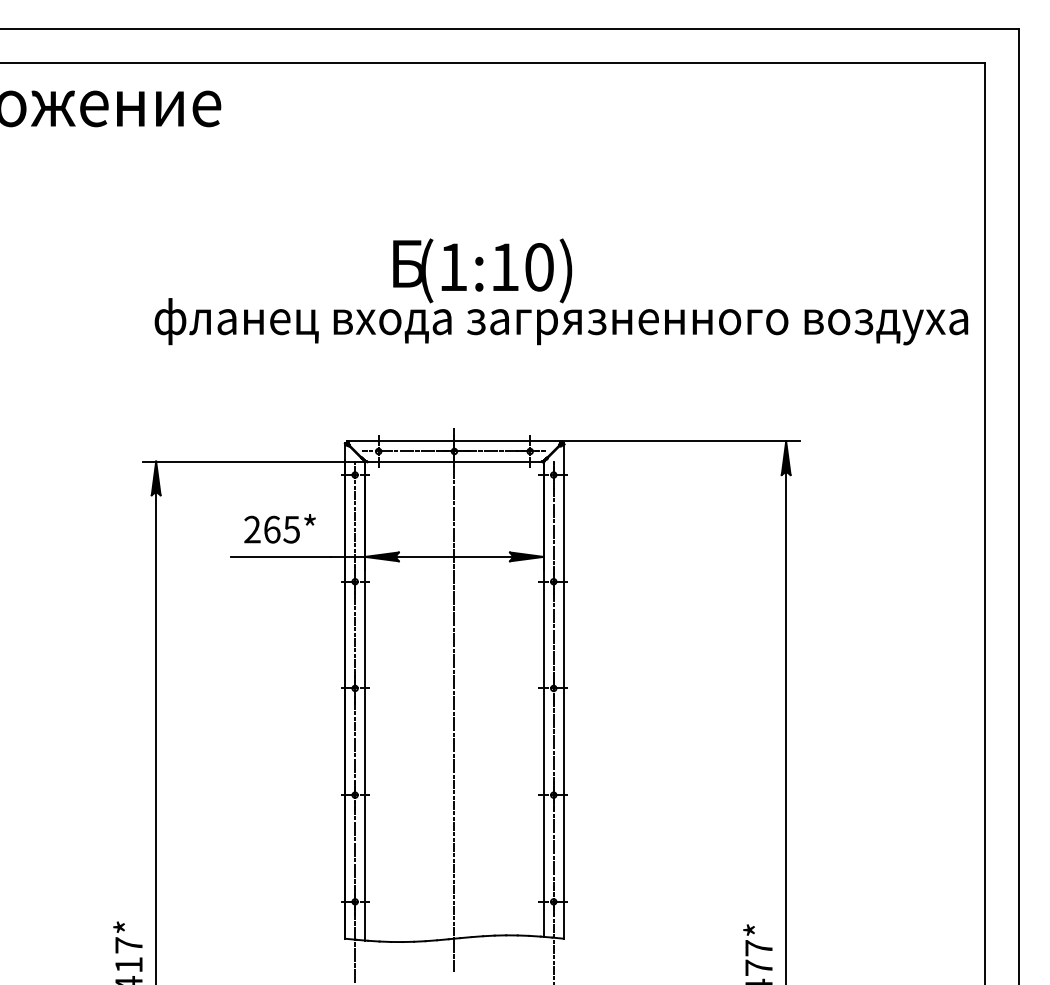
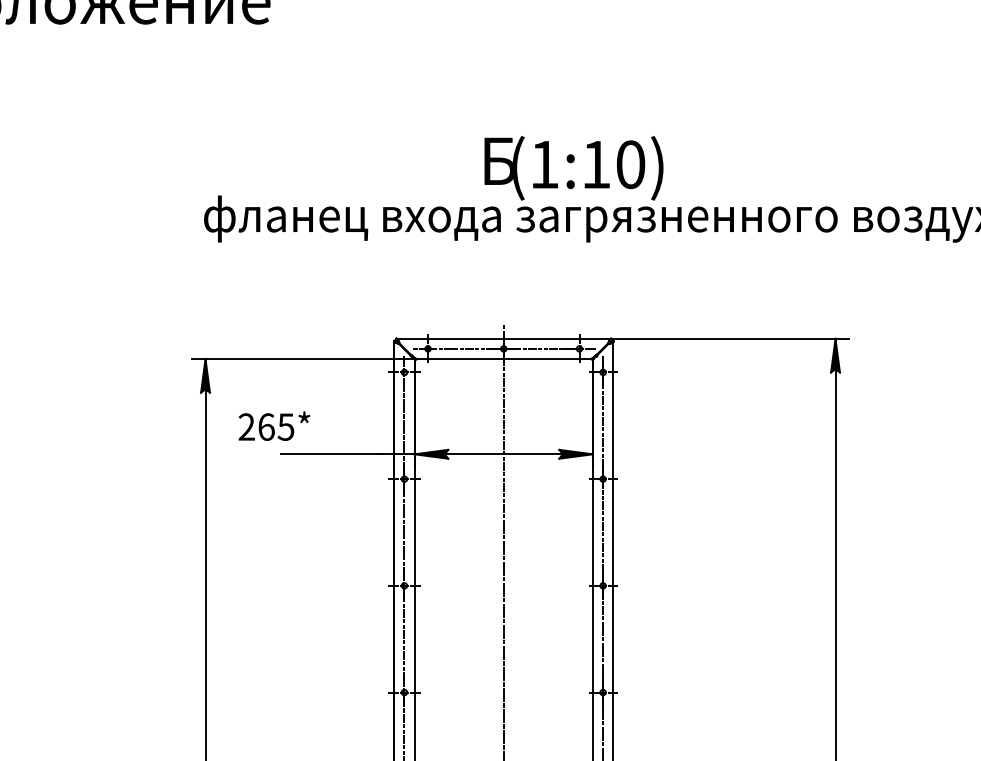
text: (482, 270) -> (573, 167), moved
text: (279, 528) -> (273, 425), moved

